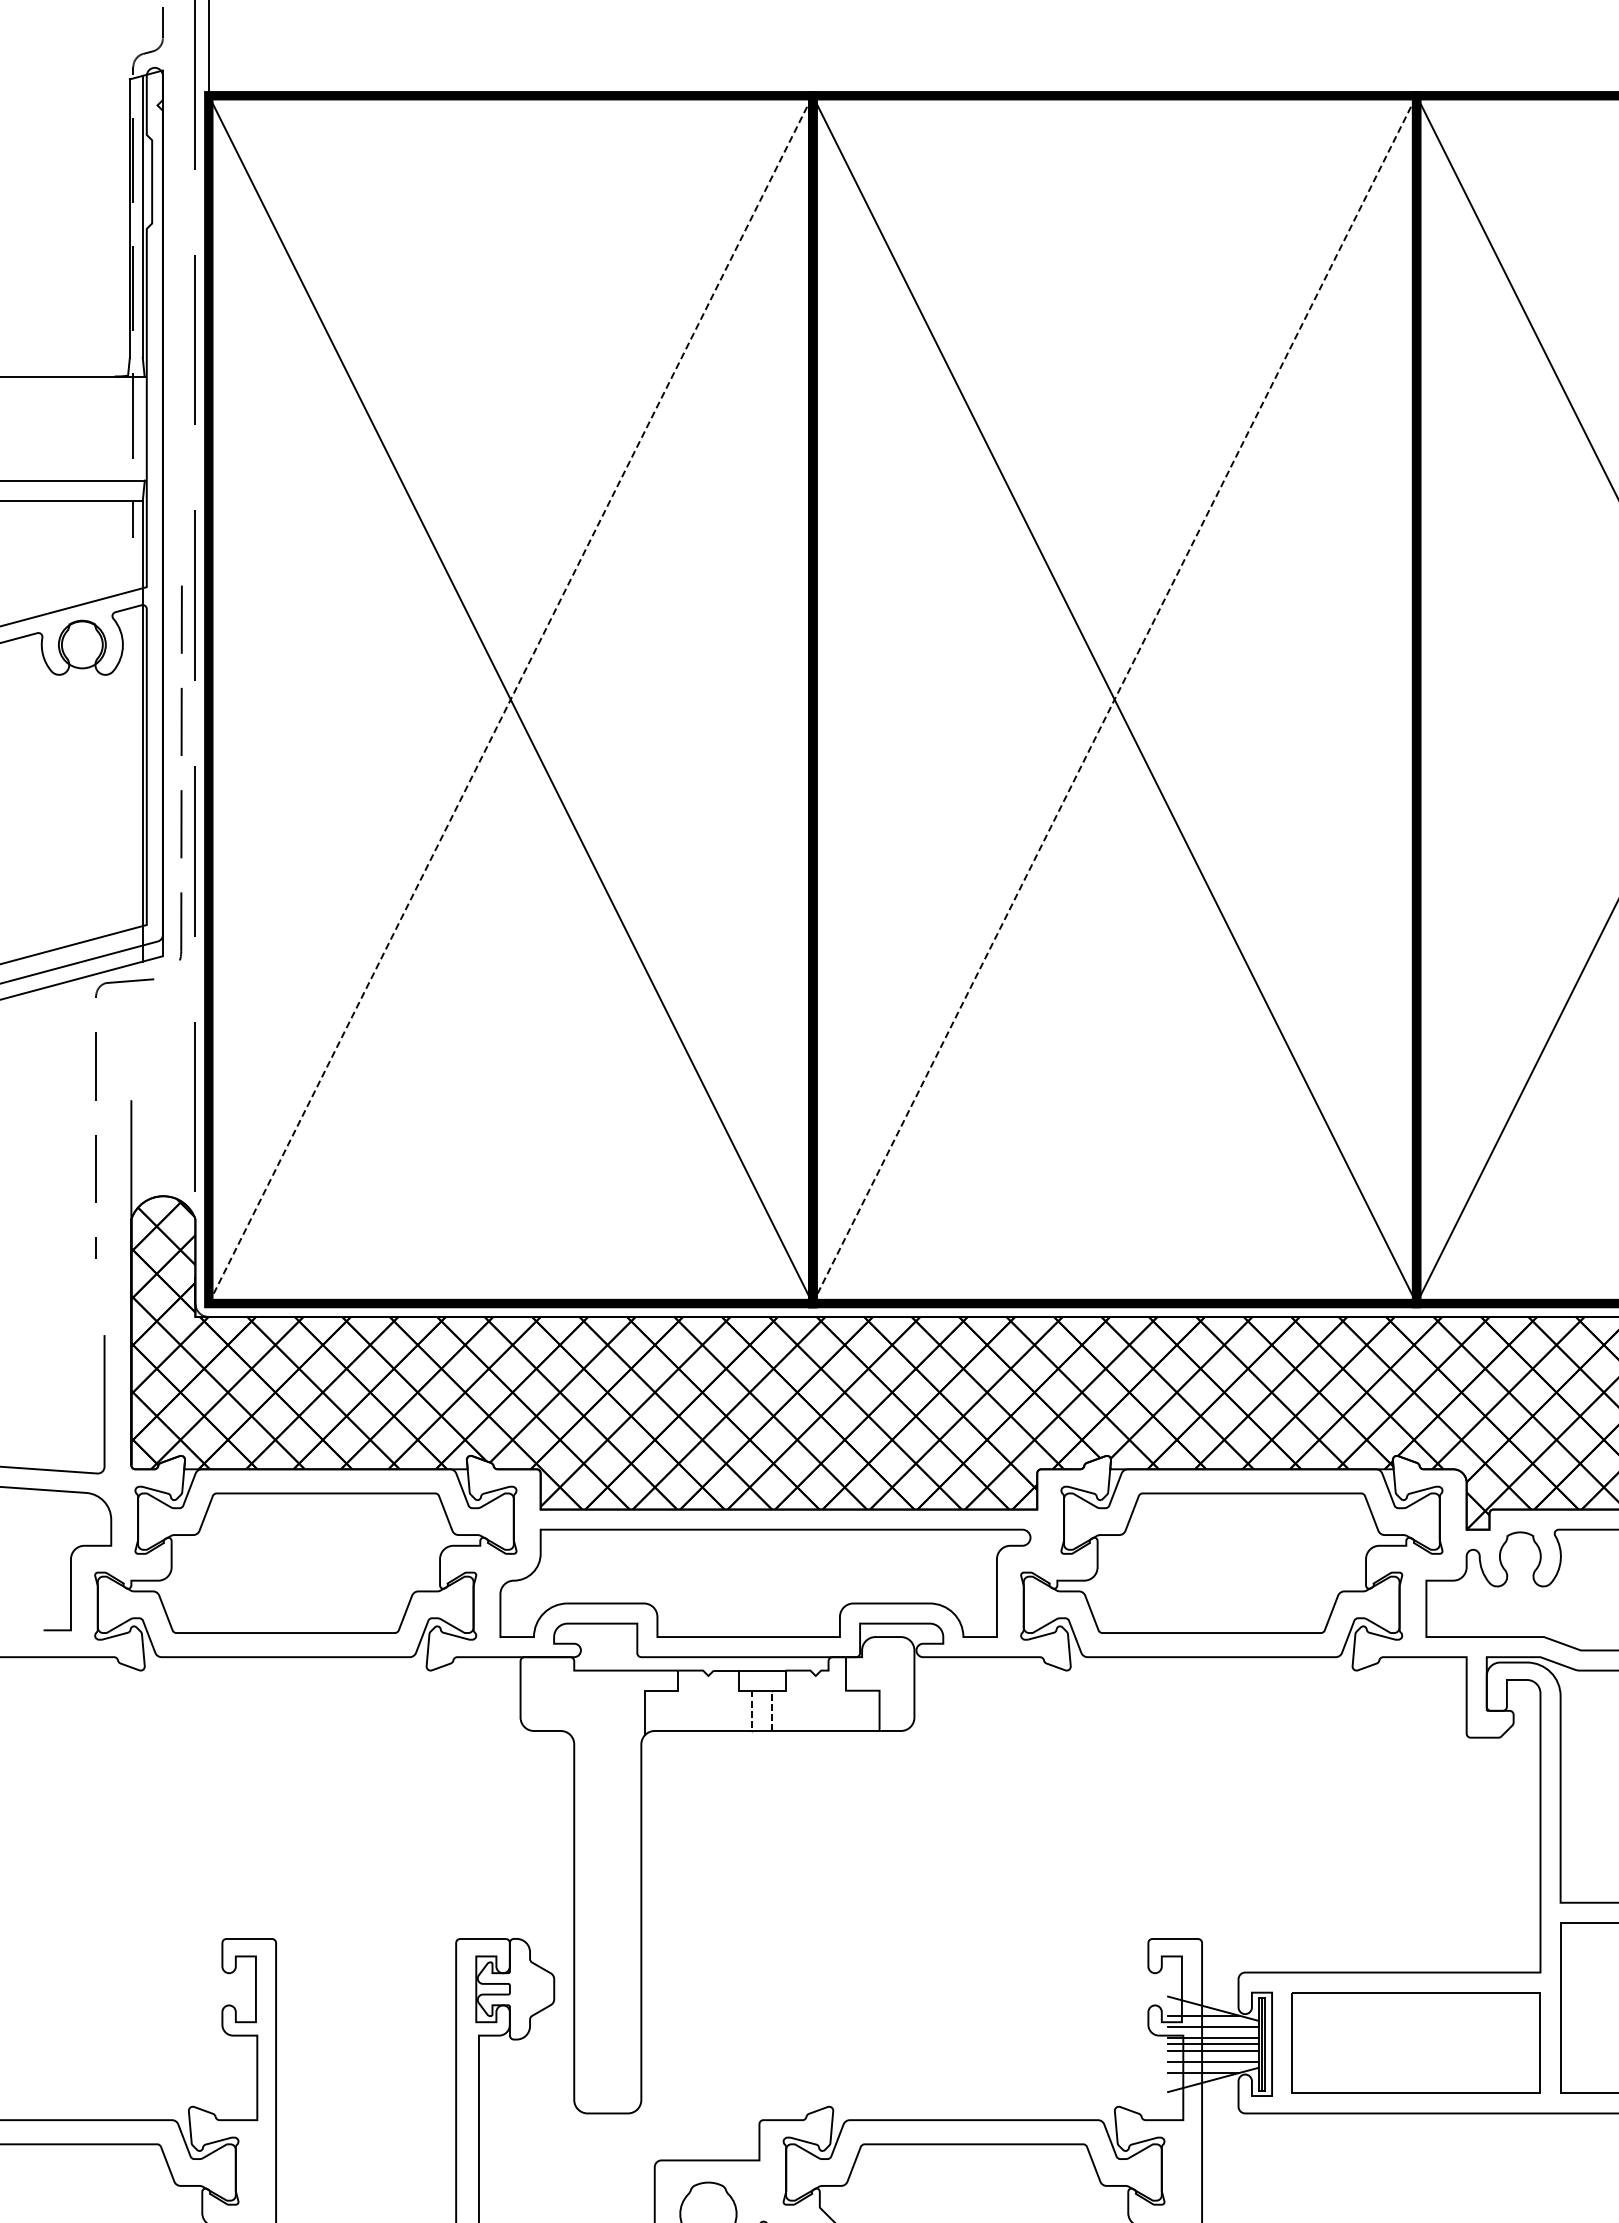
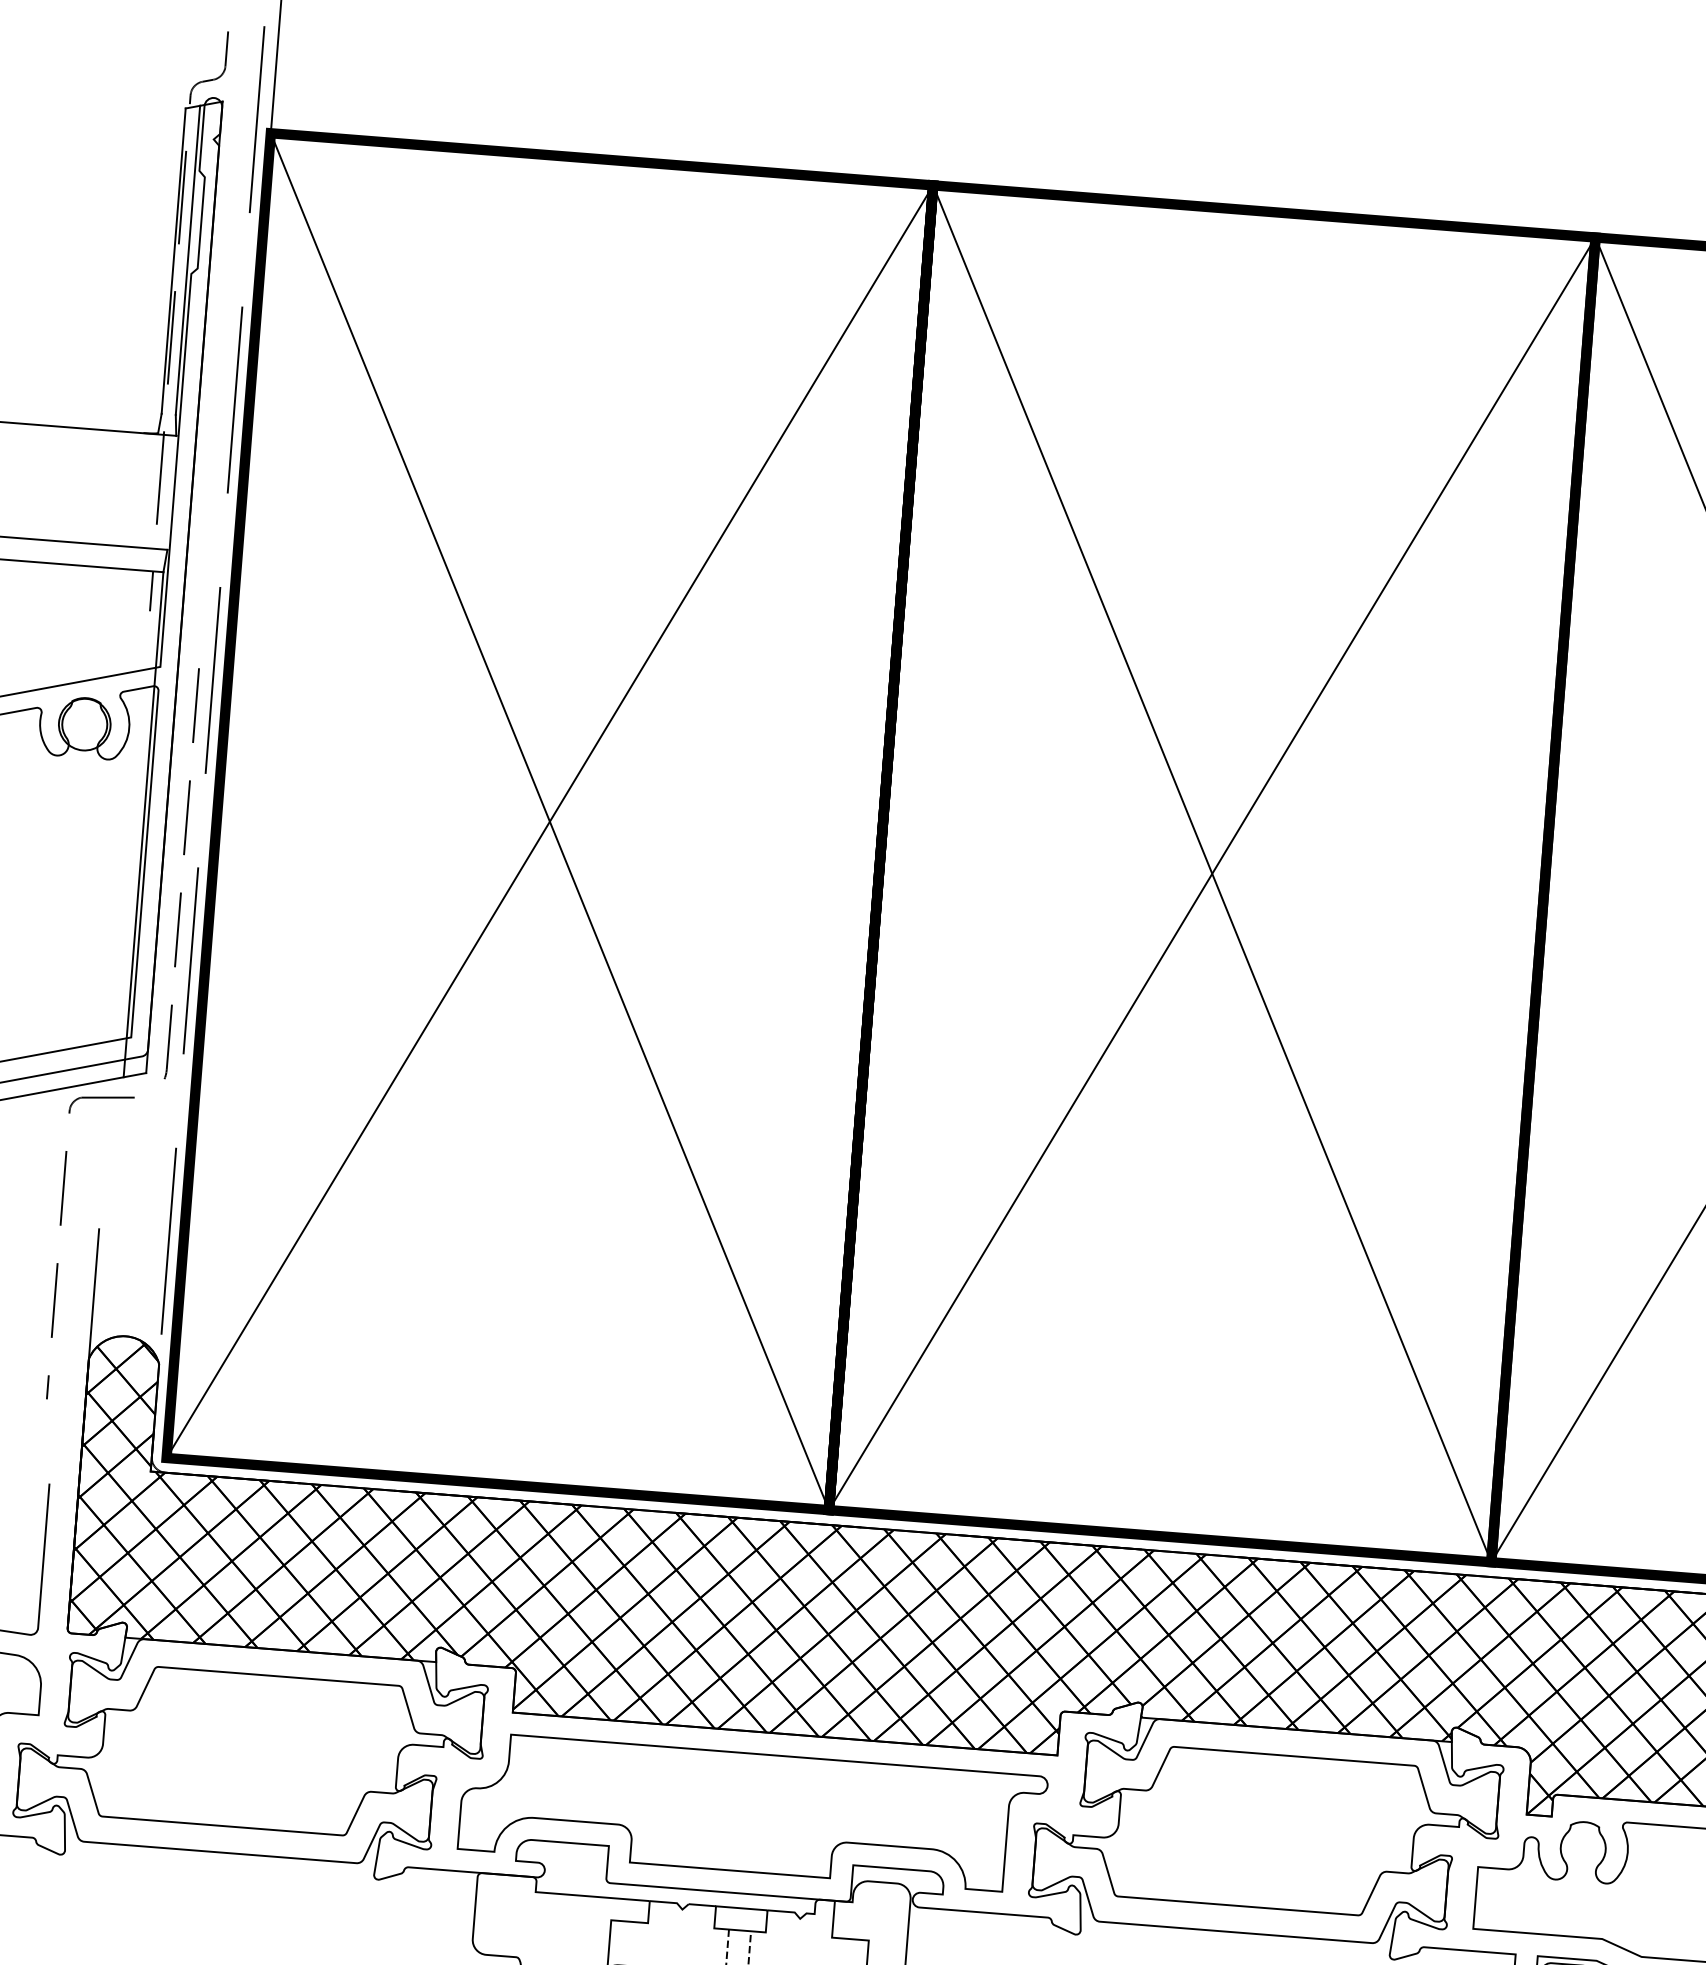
line: (510, 699) -> (549, 821), dashed -> solid
line: (1114, 699) -> (1212, 873), dashed -> solid

